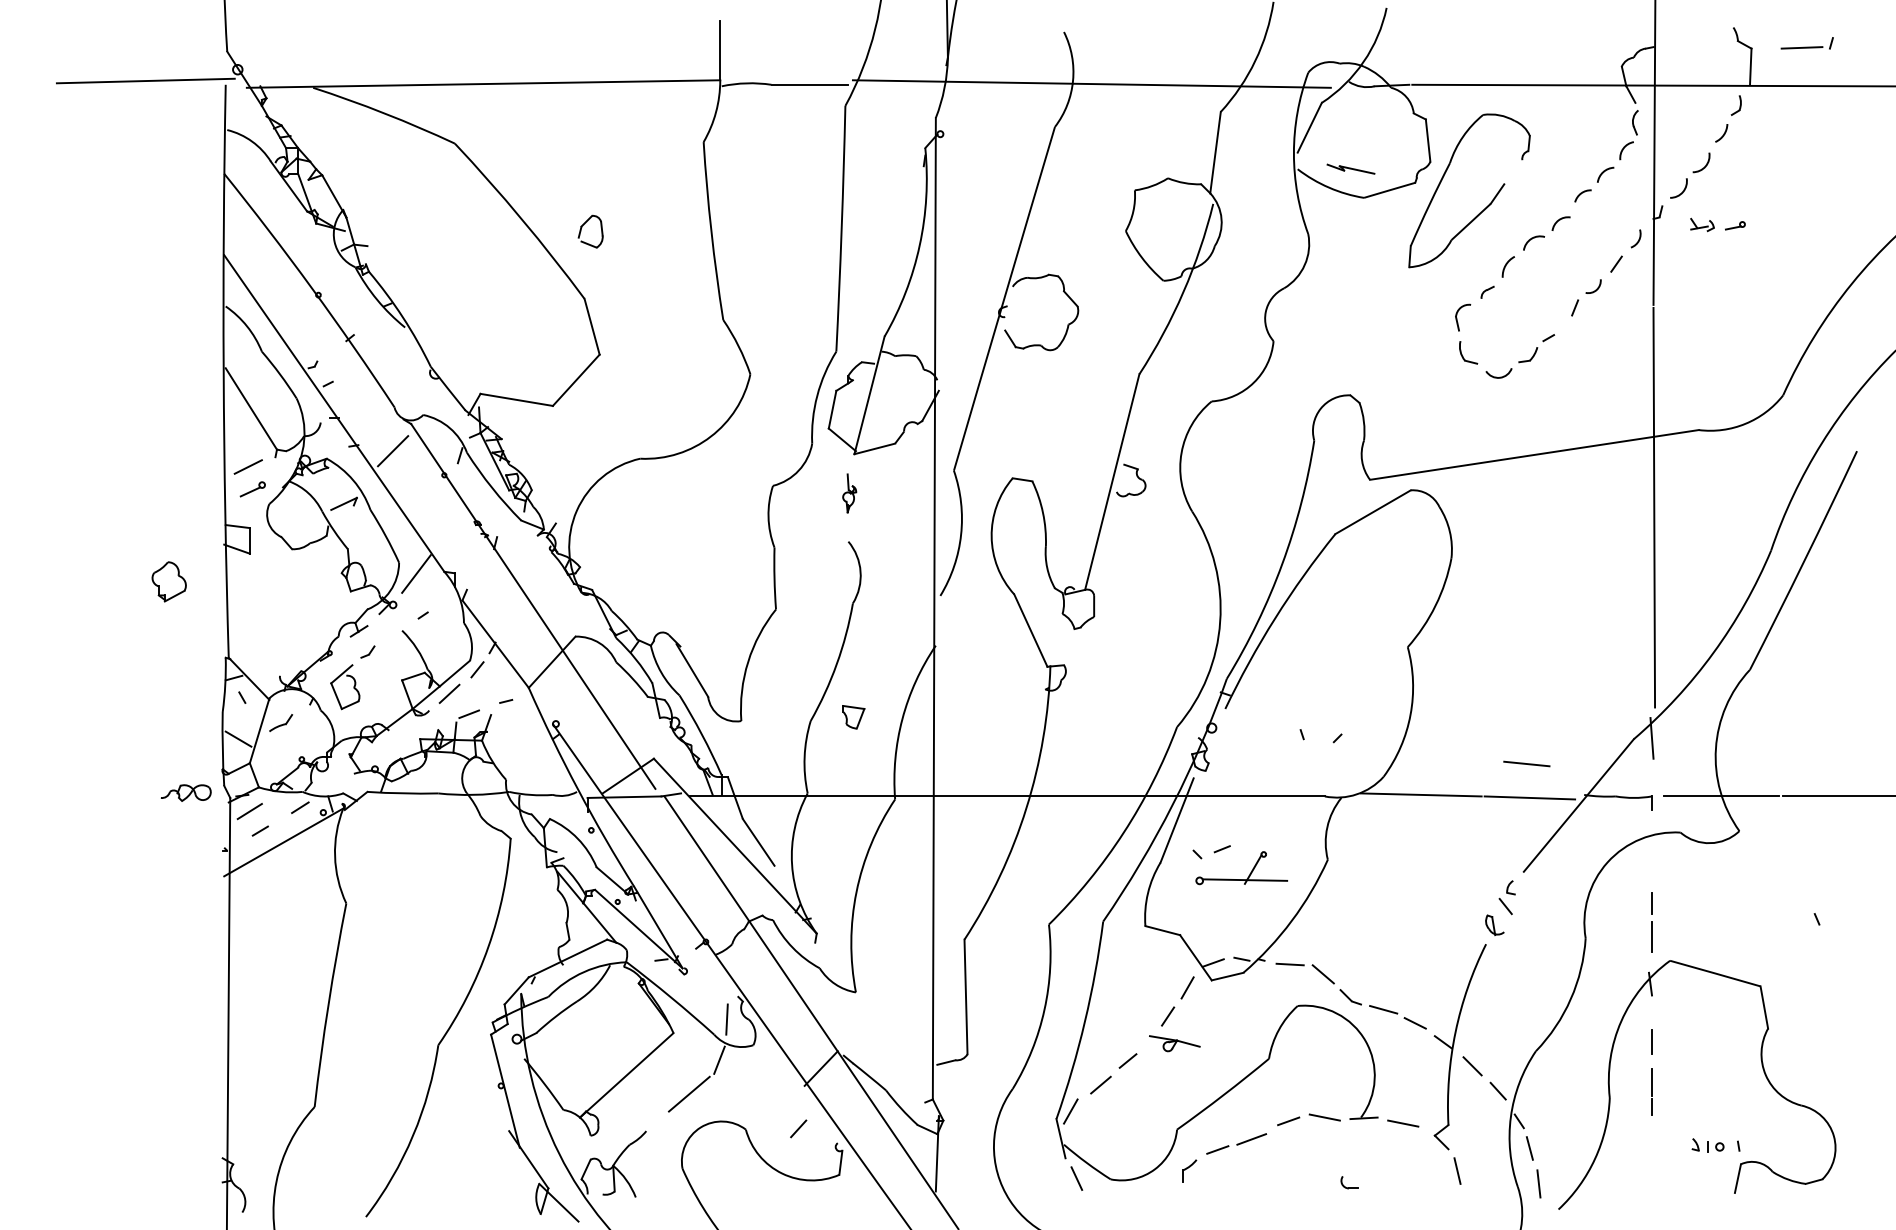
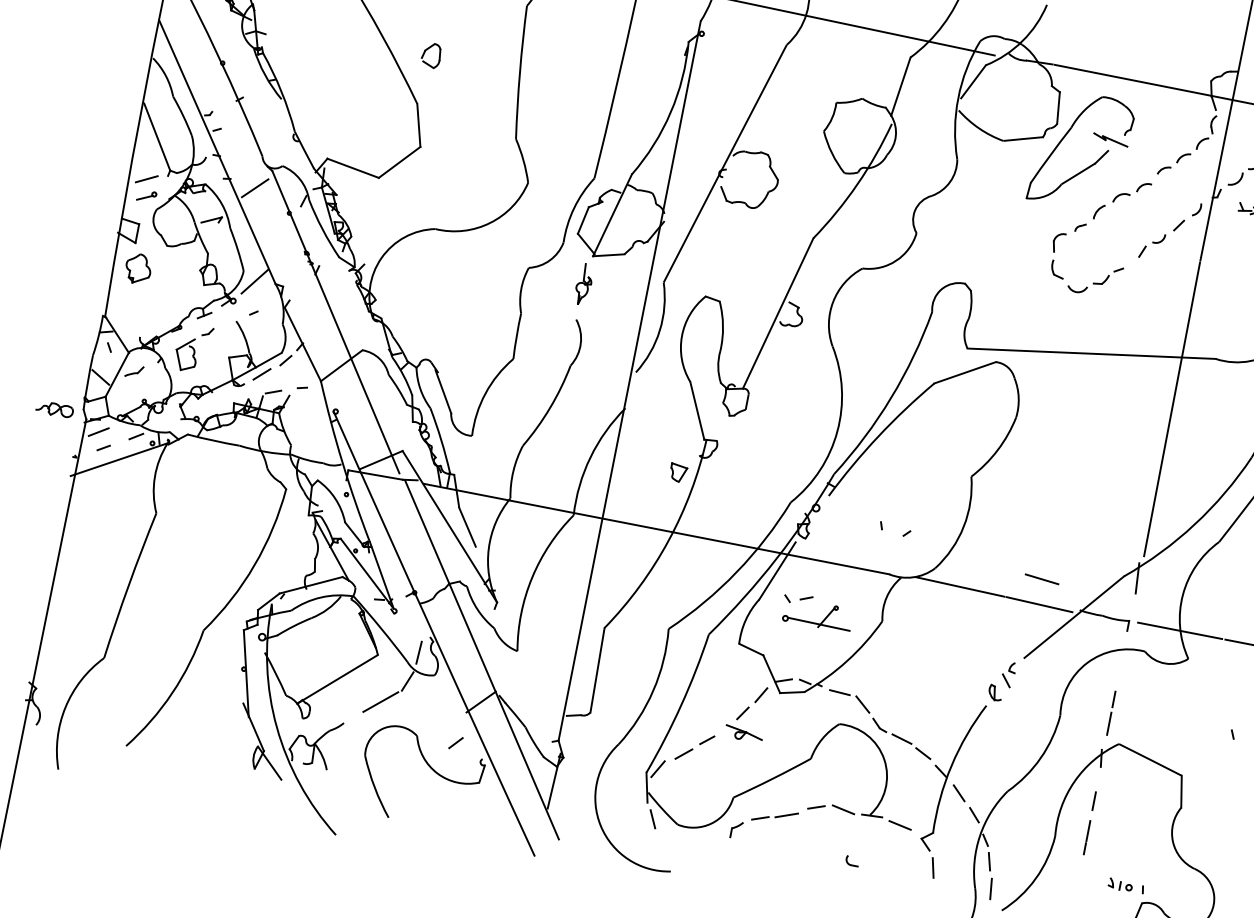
part: (1350, 168) -> (1110, 139), moved
part: (849, 493) -> (583, 284), size x1.43
part: (168, 581) -> (137, 268), moved
part: (853, 717) -> (678, 473), moved

